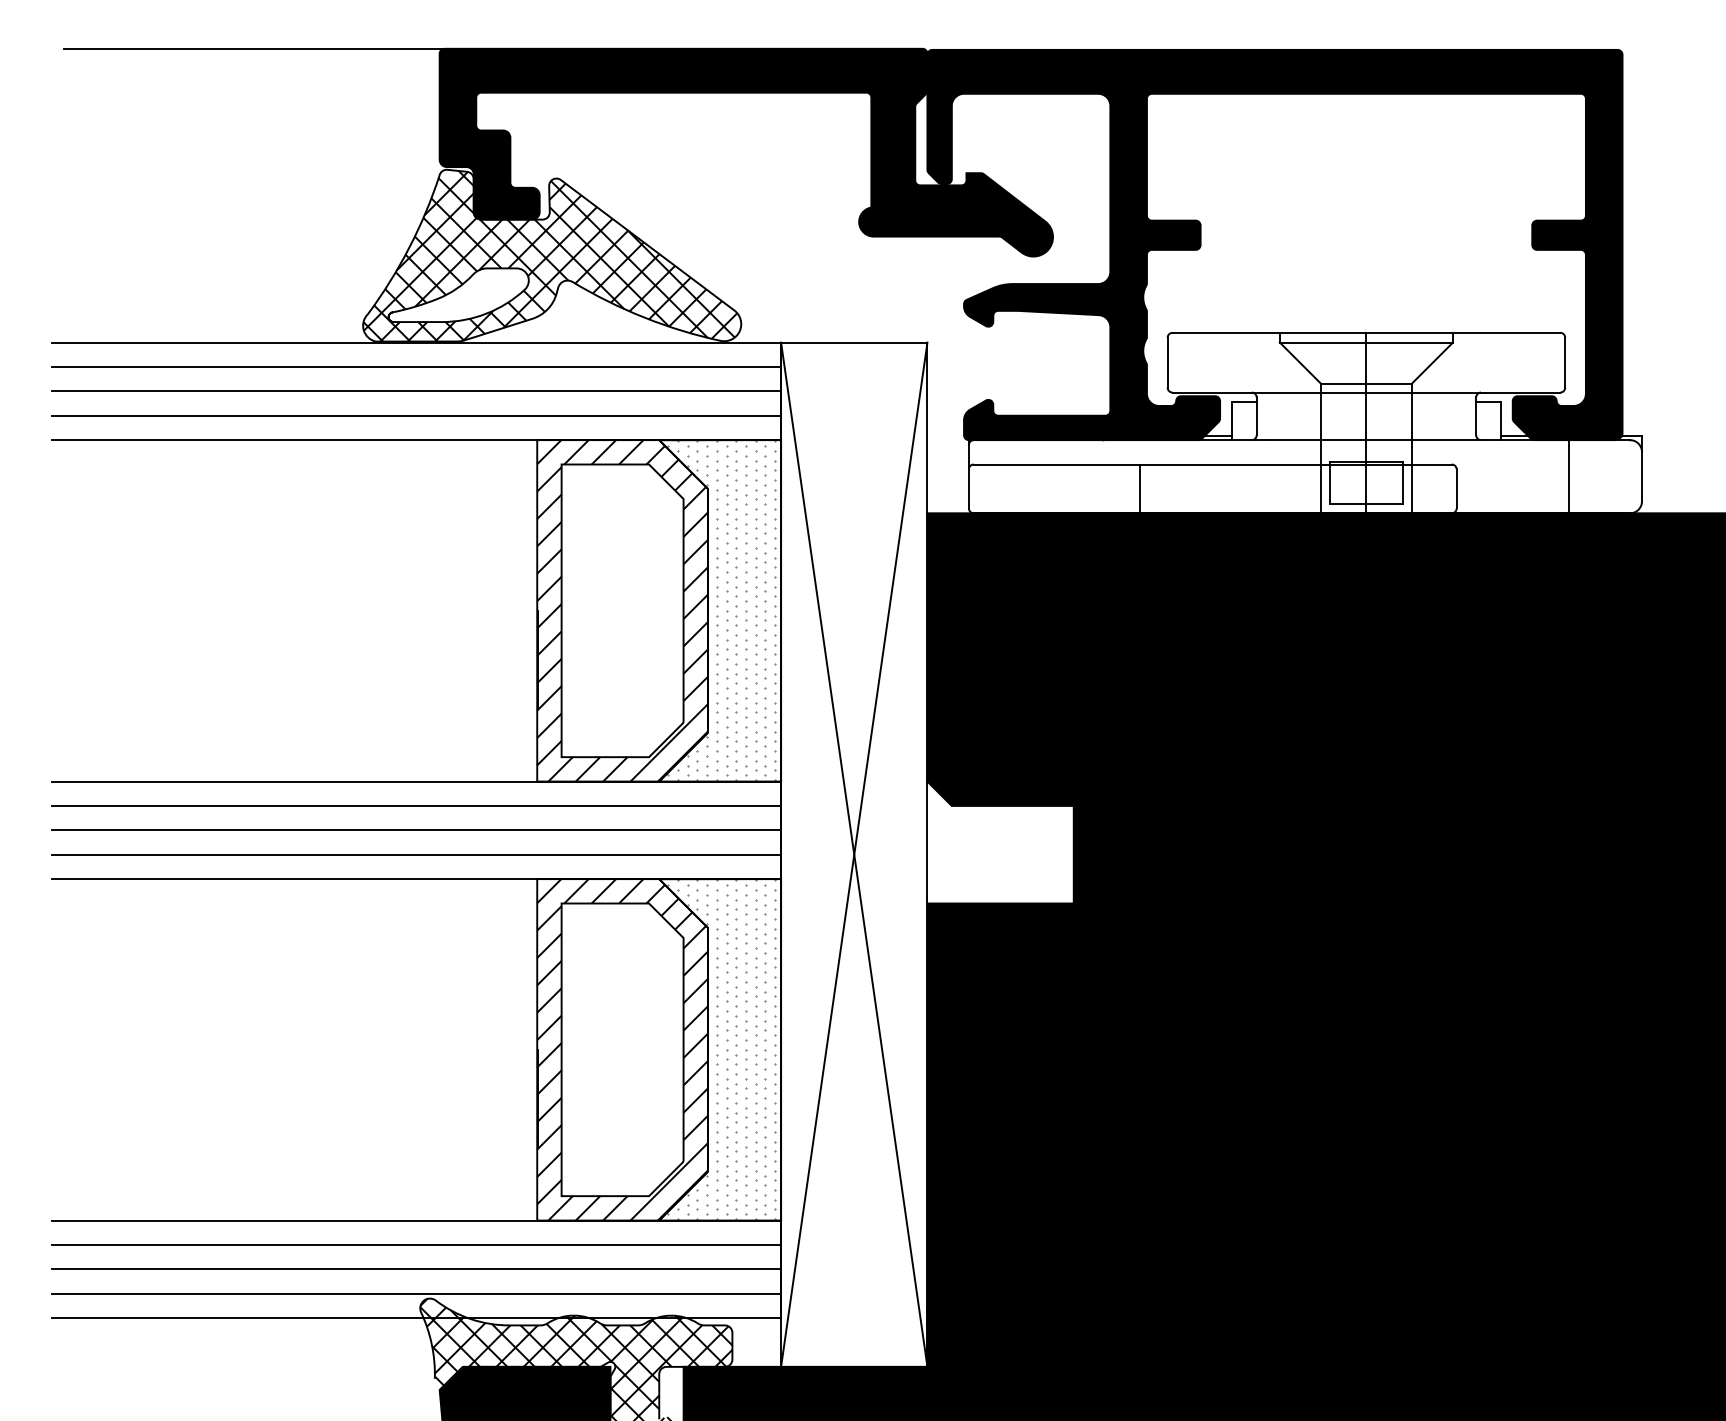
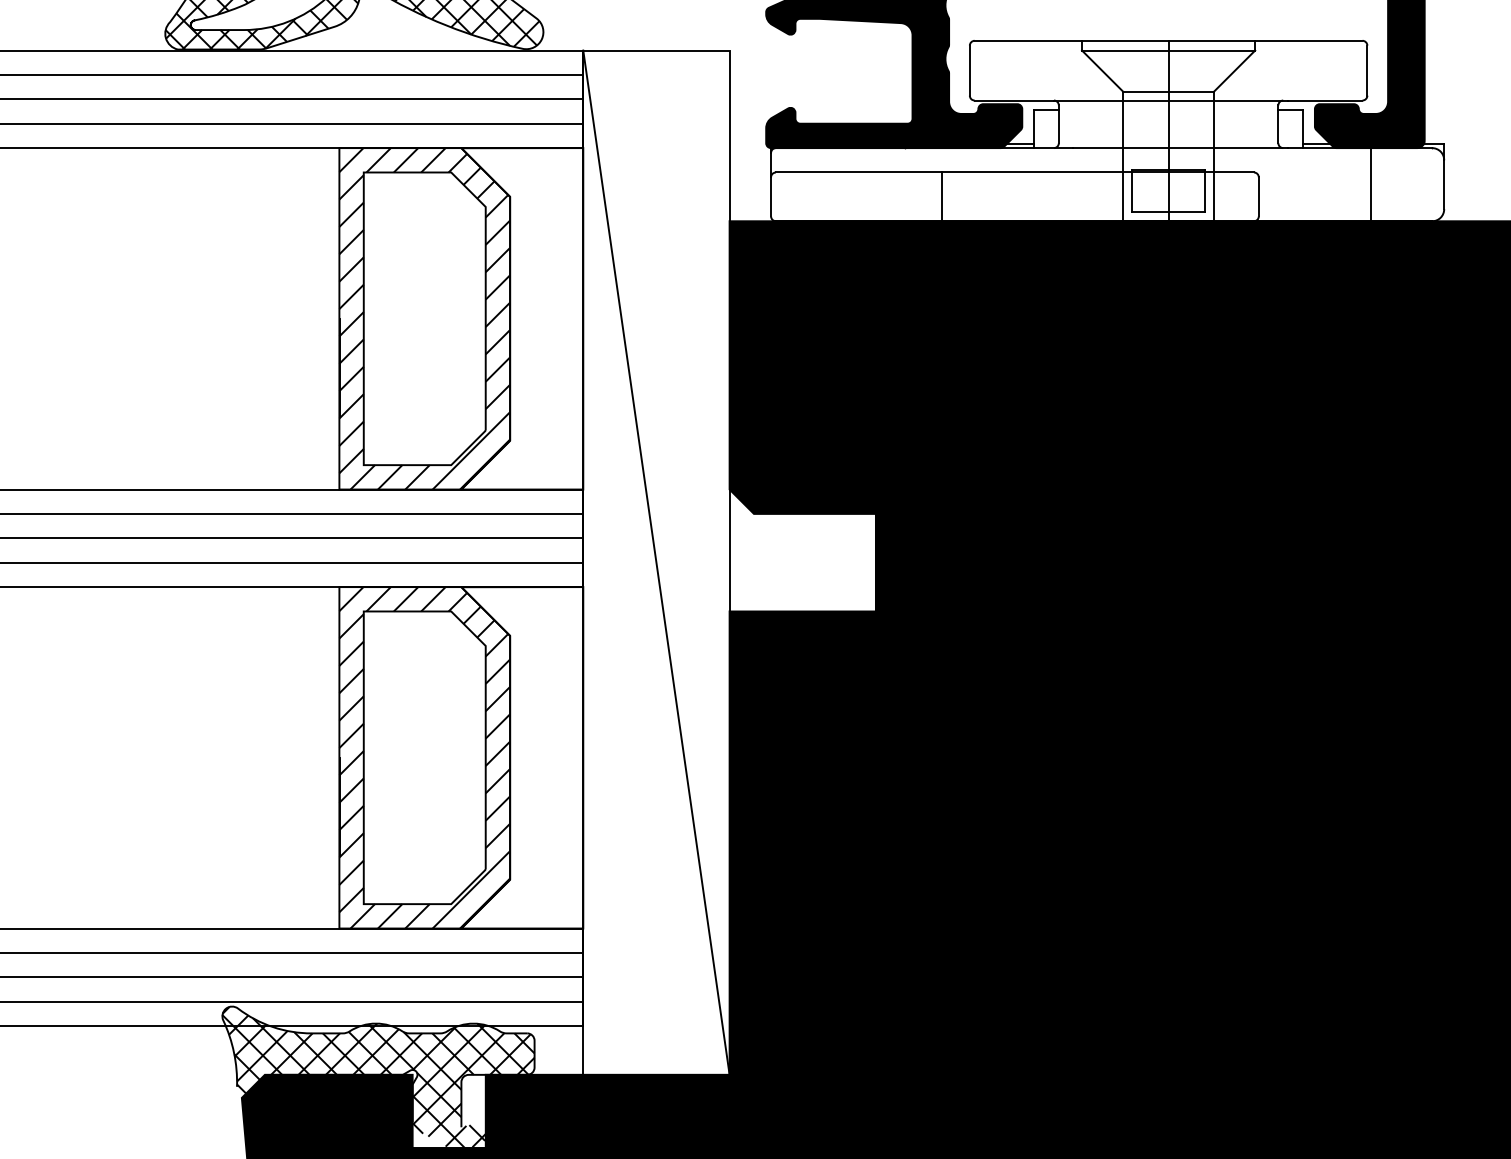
hatch: (721, 610) -> (523, 318), removed
line: (854, 854) -> (656, 562), removed
hatch: (721, 1049) -> (523, 757), removed

